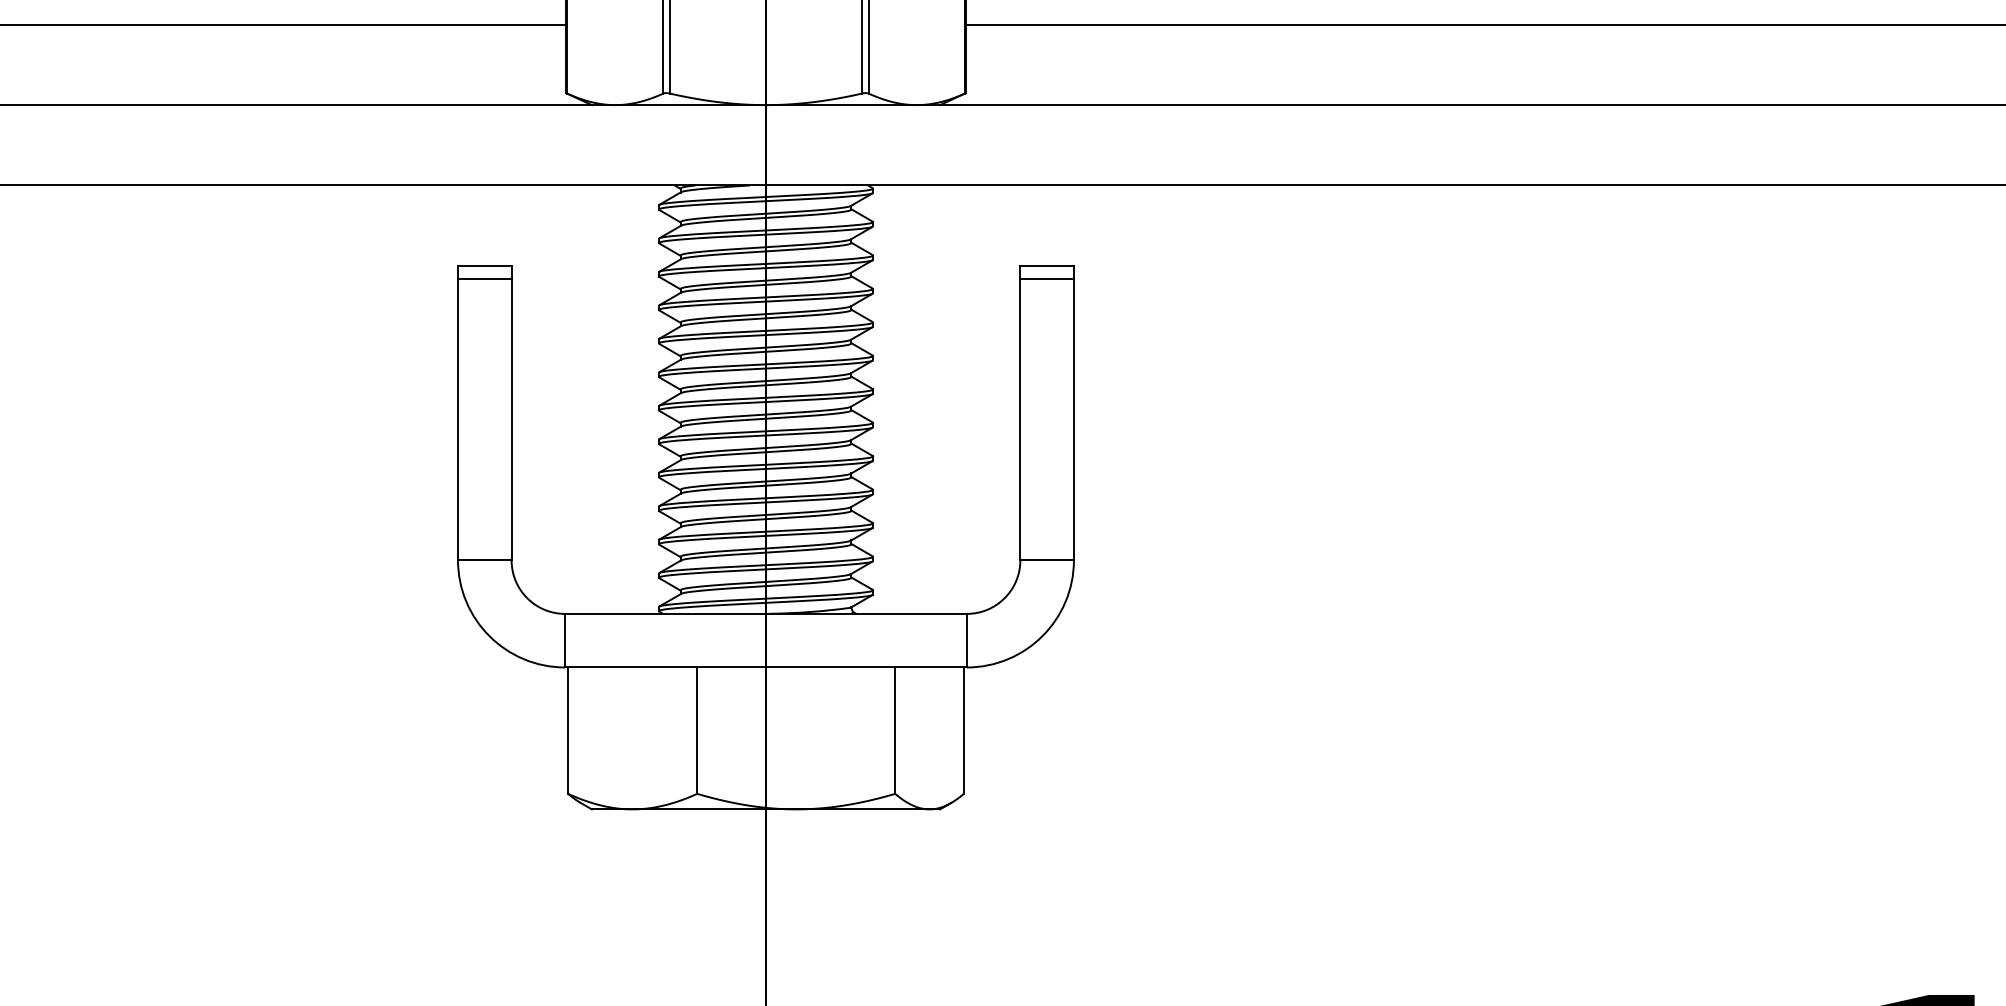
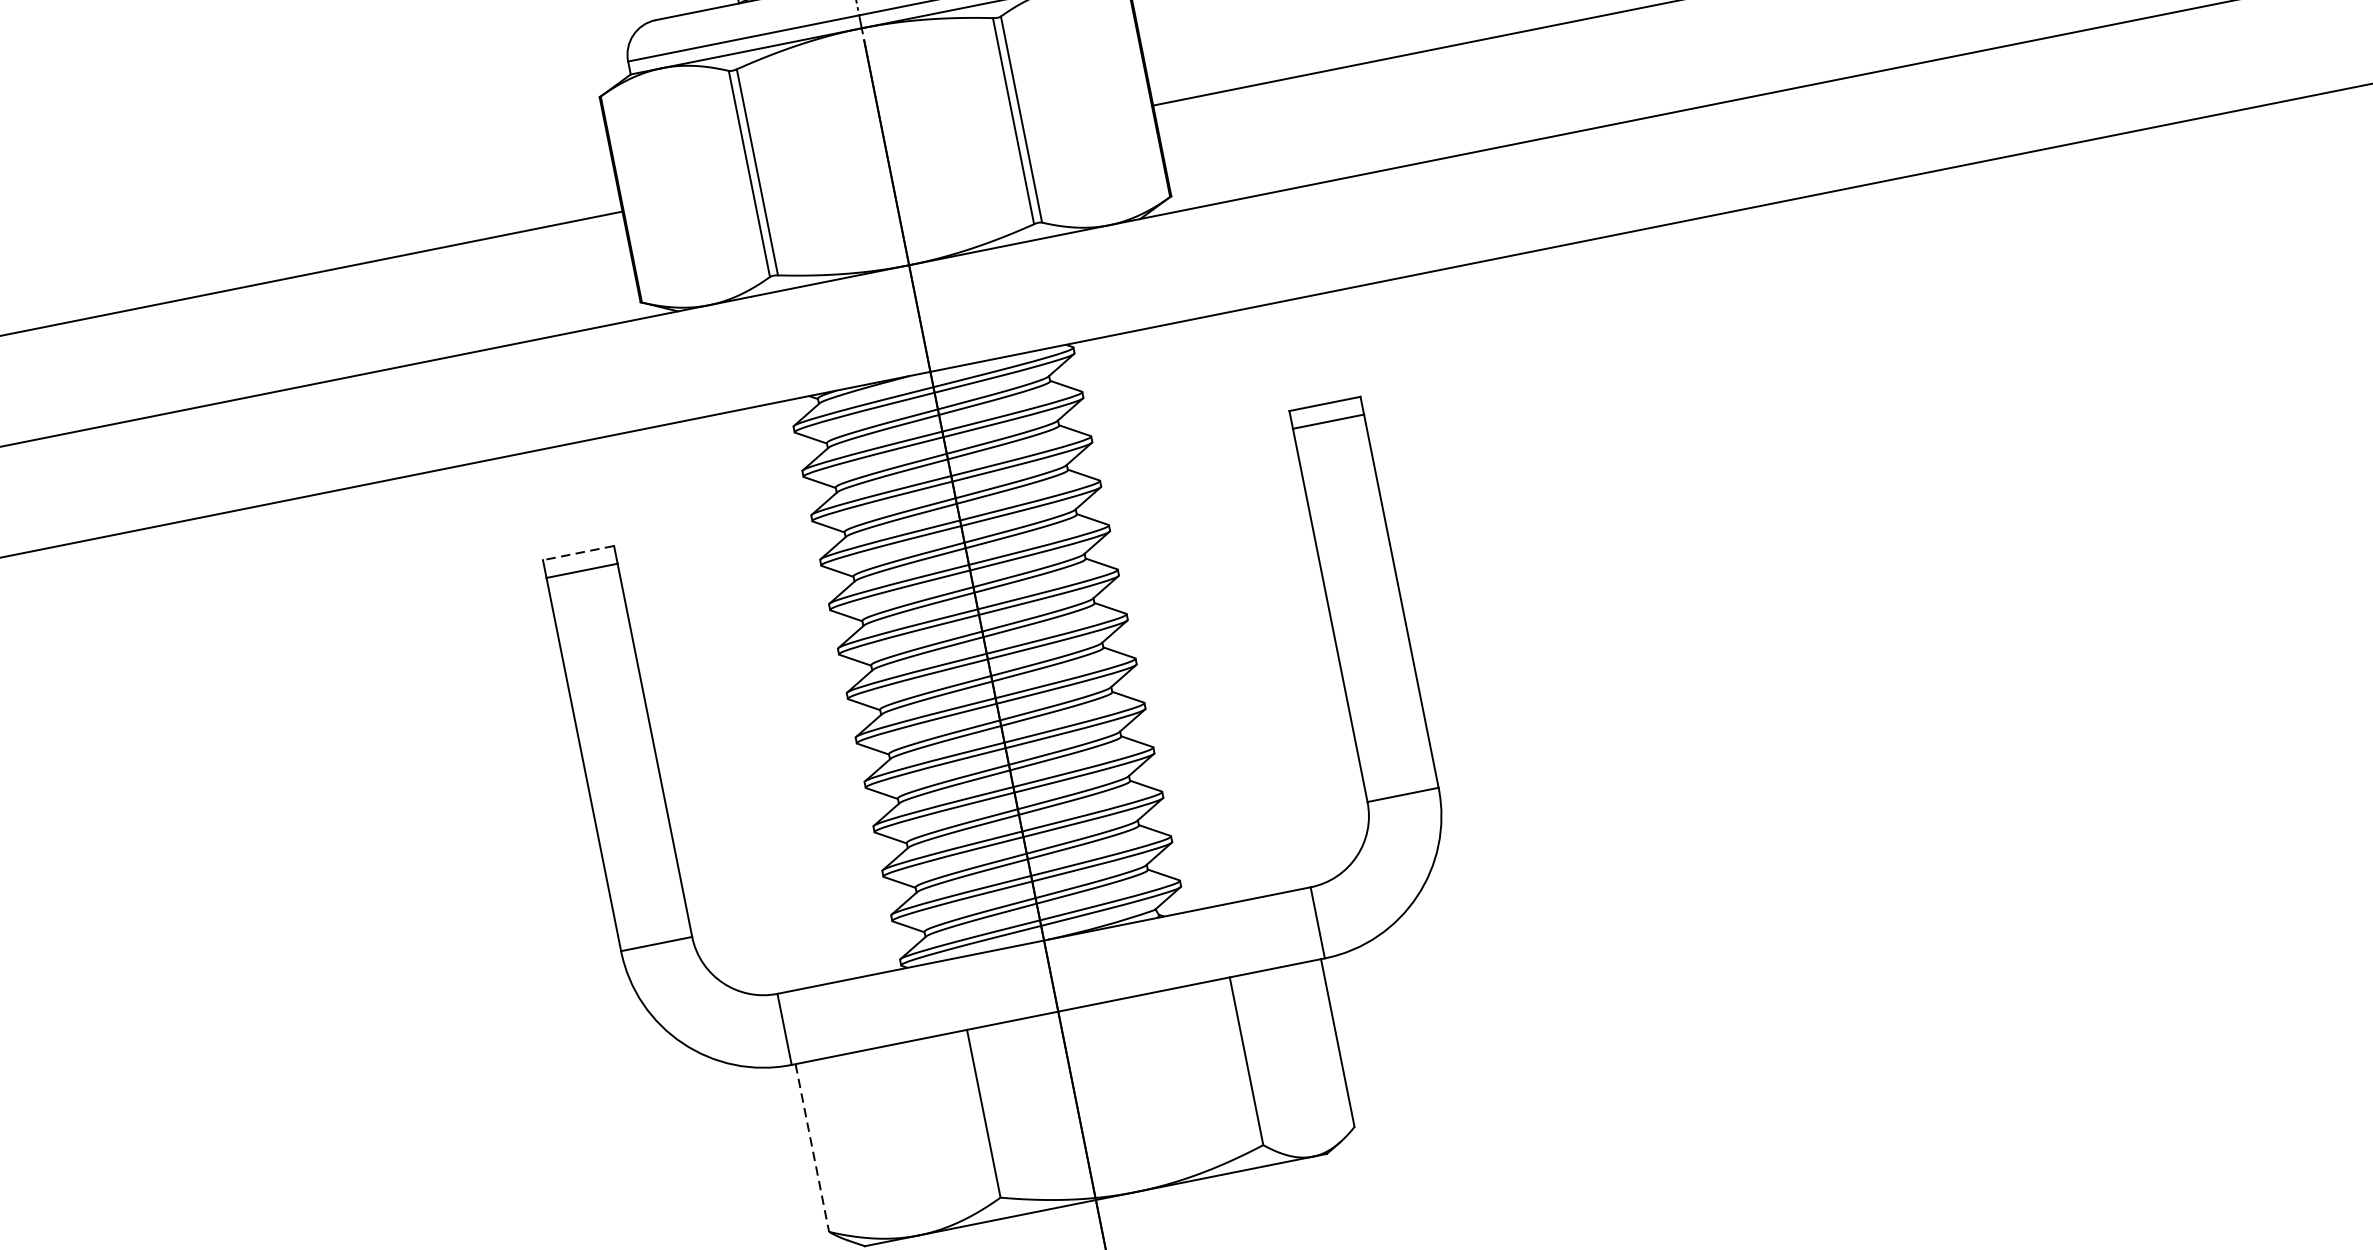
line: (484, 265) -> (578, 552), solid -> dashed
line: (568, 731) -> (813, 1149), solid -> dashed

